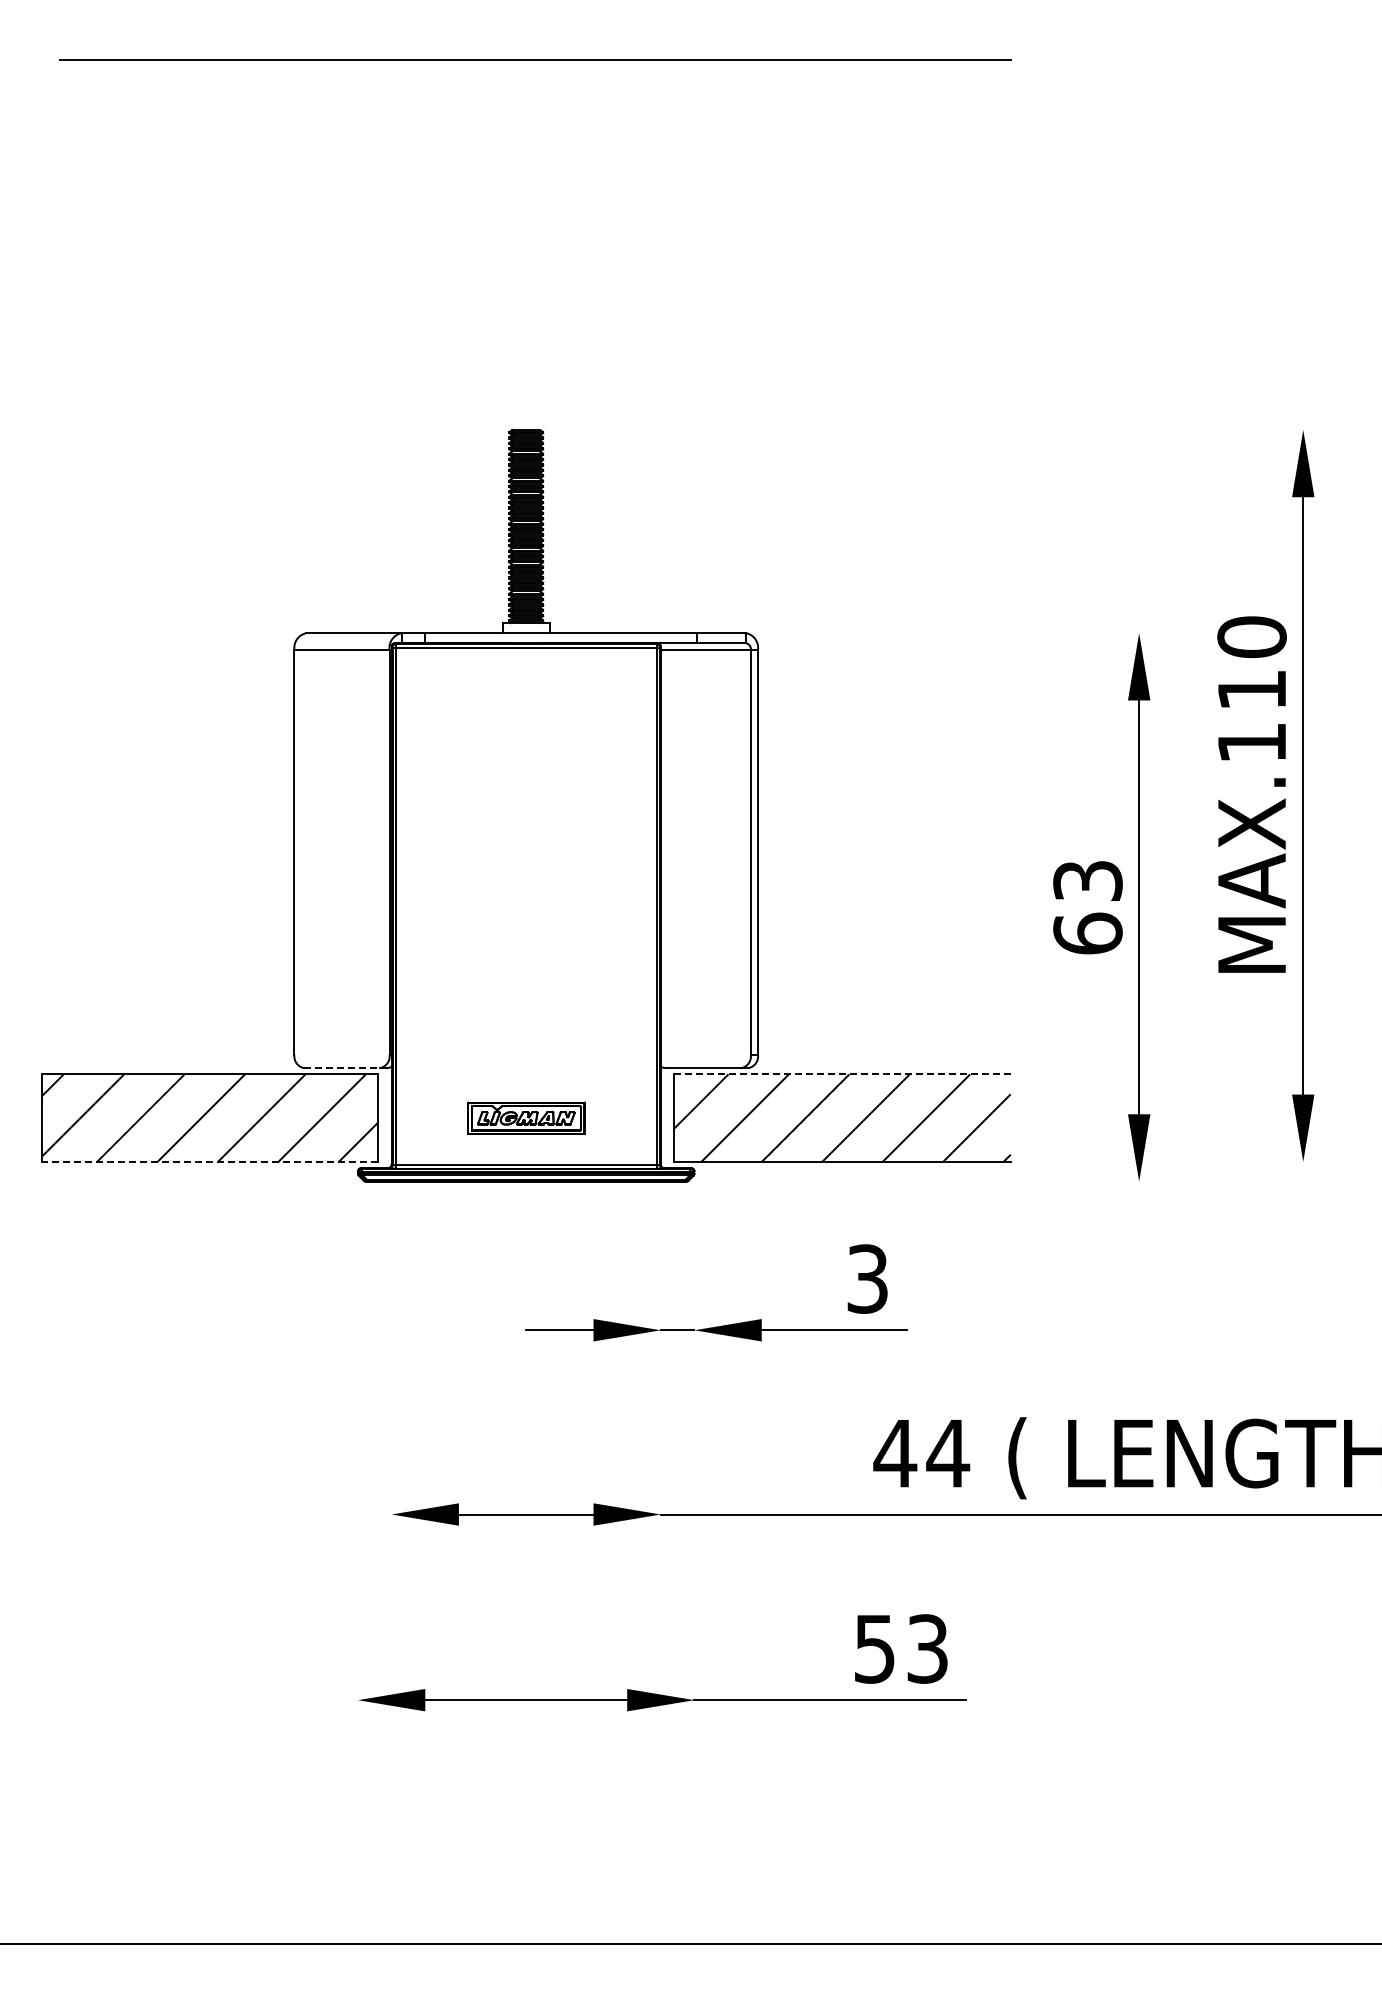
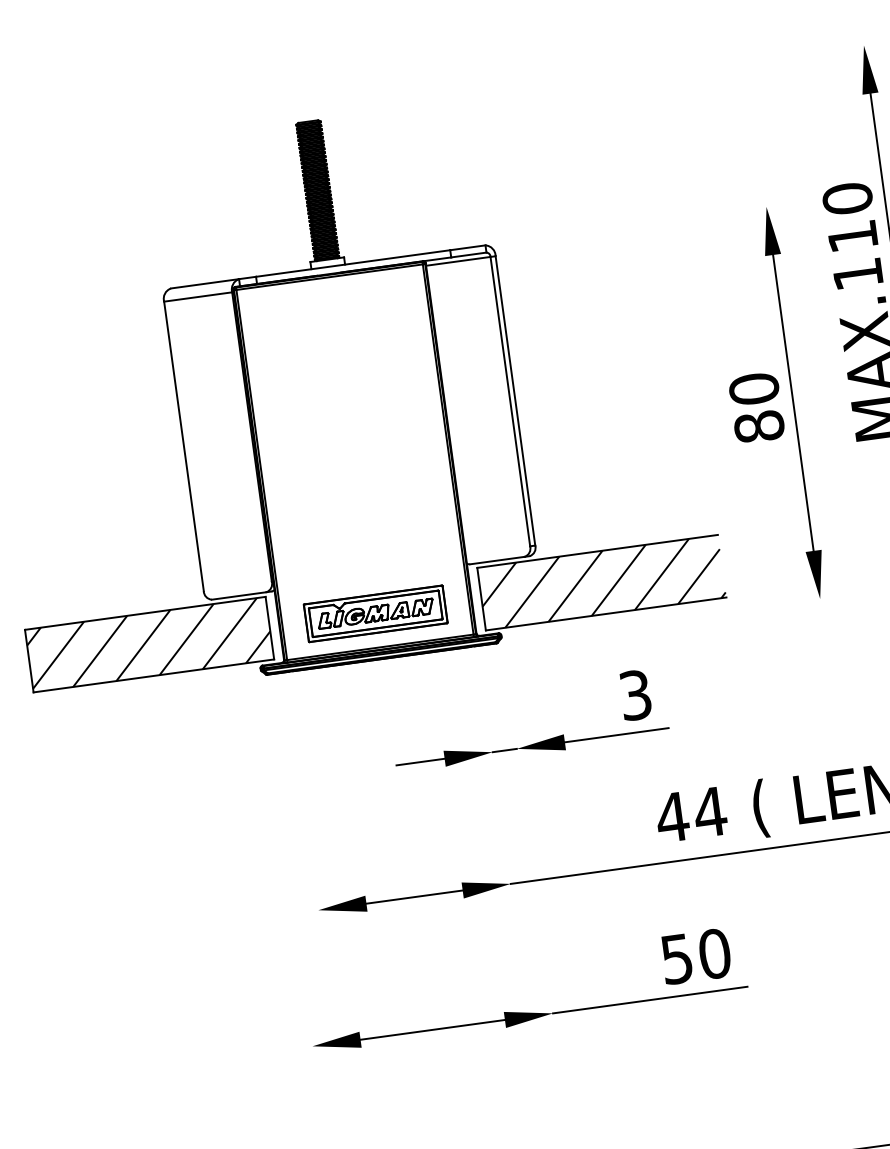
text: (1087, 907) -> (756, 408), 63 -> 80
line: (342, 1068) -> (239, 596), dashed -> solid
line: (843, 1074) -> (598, 551), dashed -> solid
part: (526, 1118) -> (375, 613), size x1.67
line: (209, 1161) -> (153, 675), dashed -> solid
text: (927, 1648) -> (714, 953), 53 -> 50

